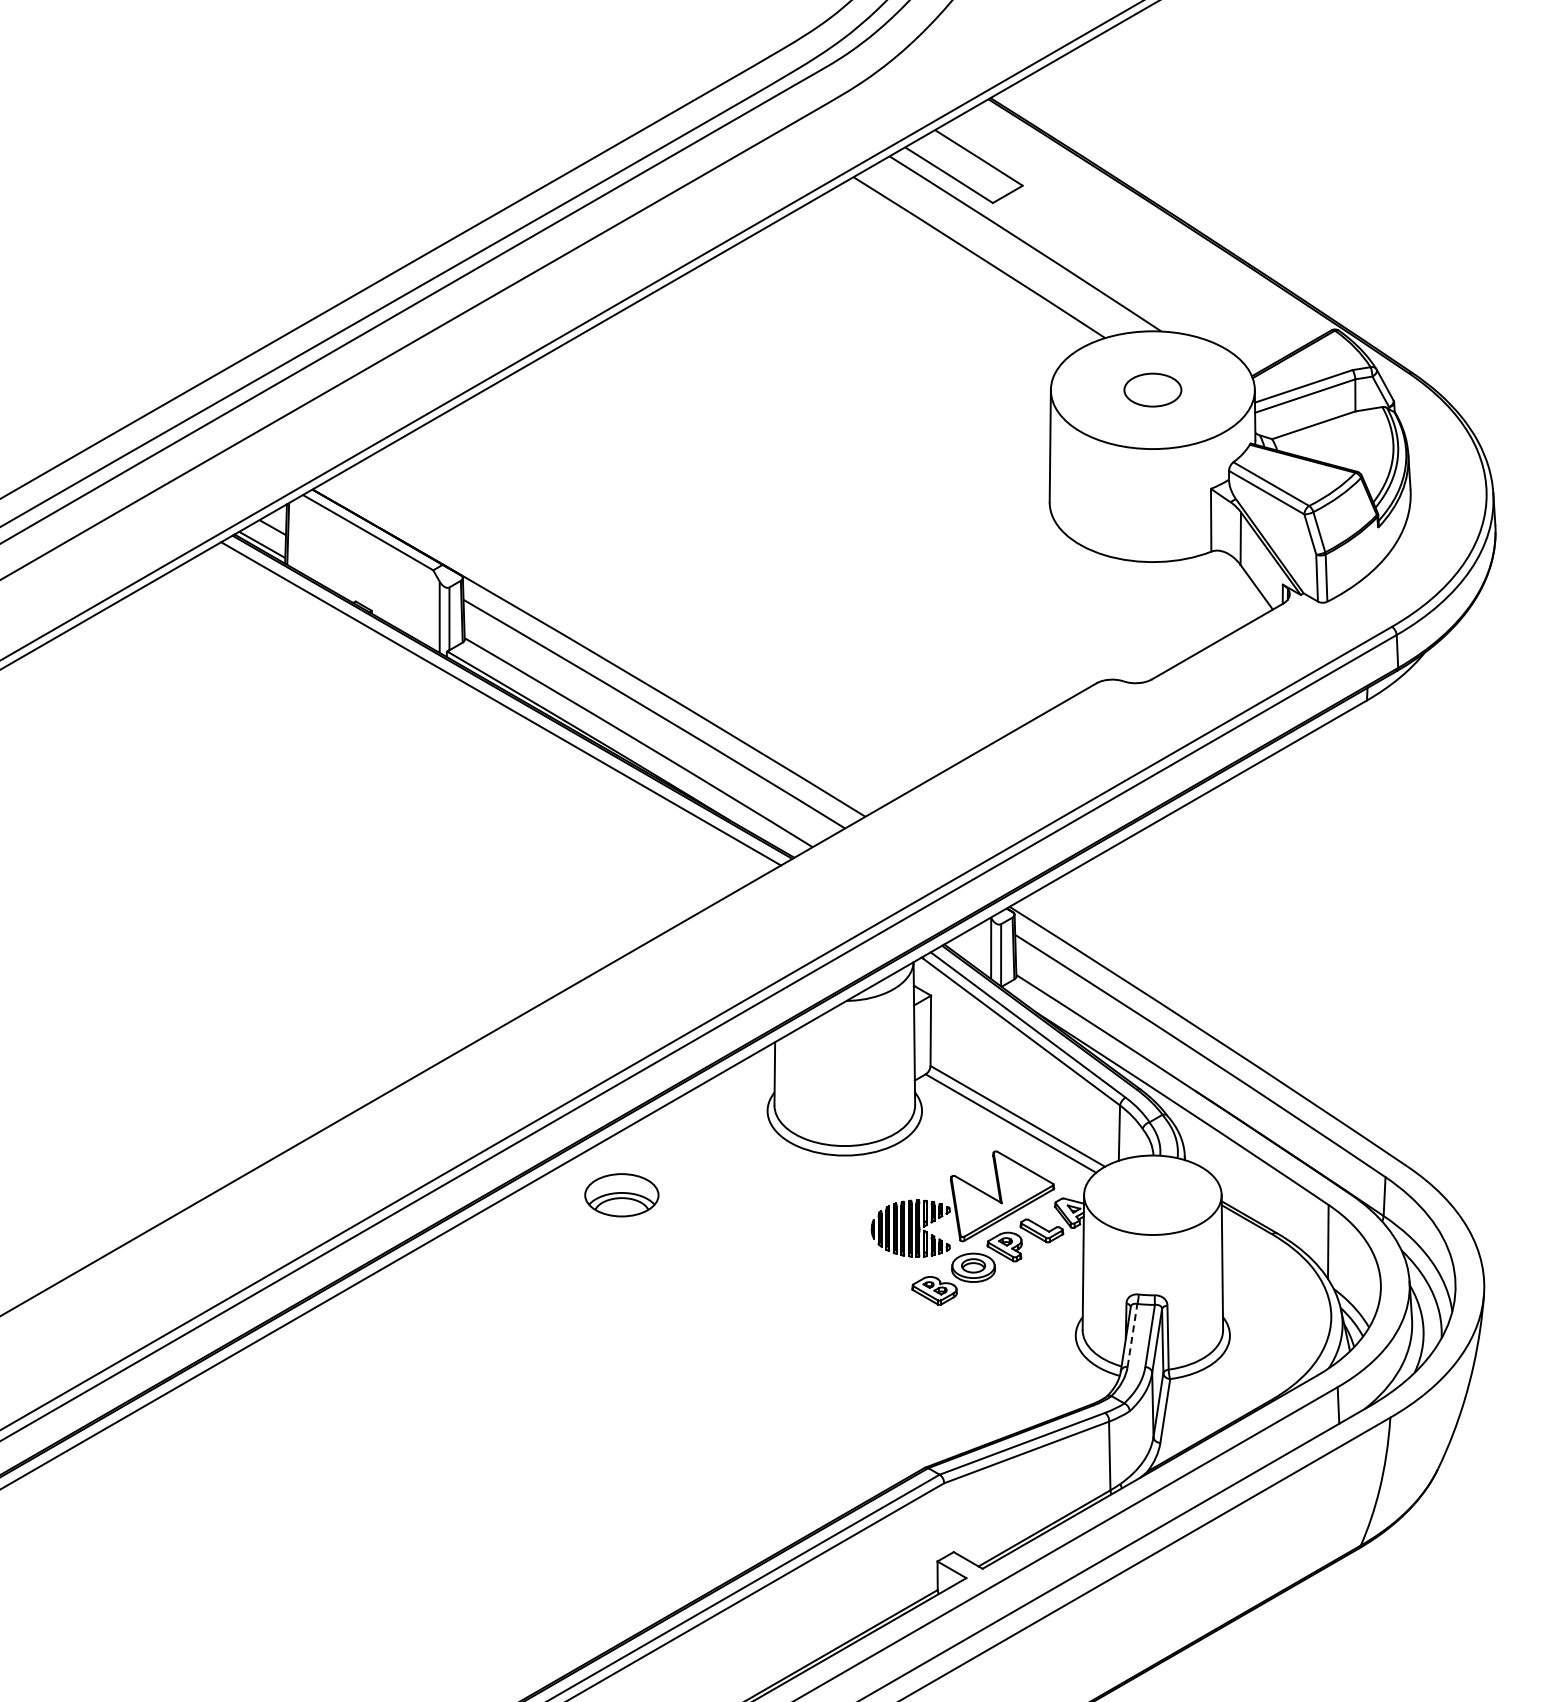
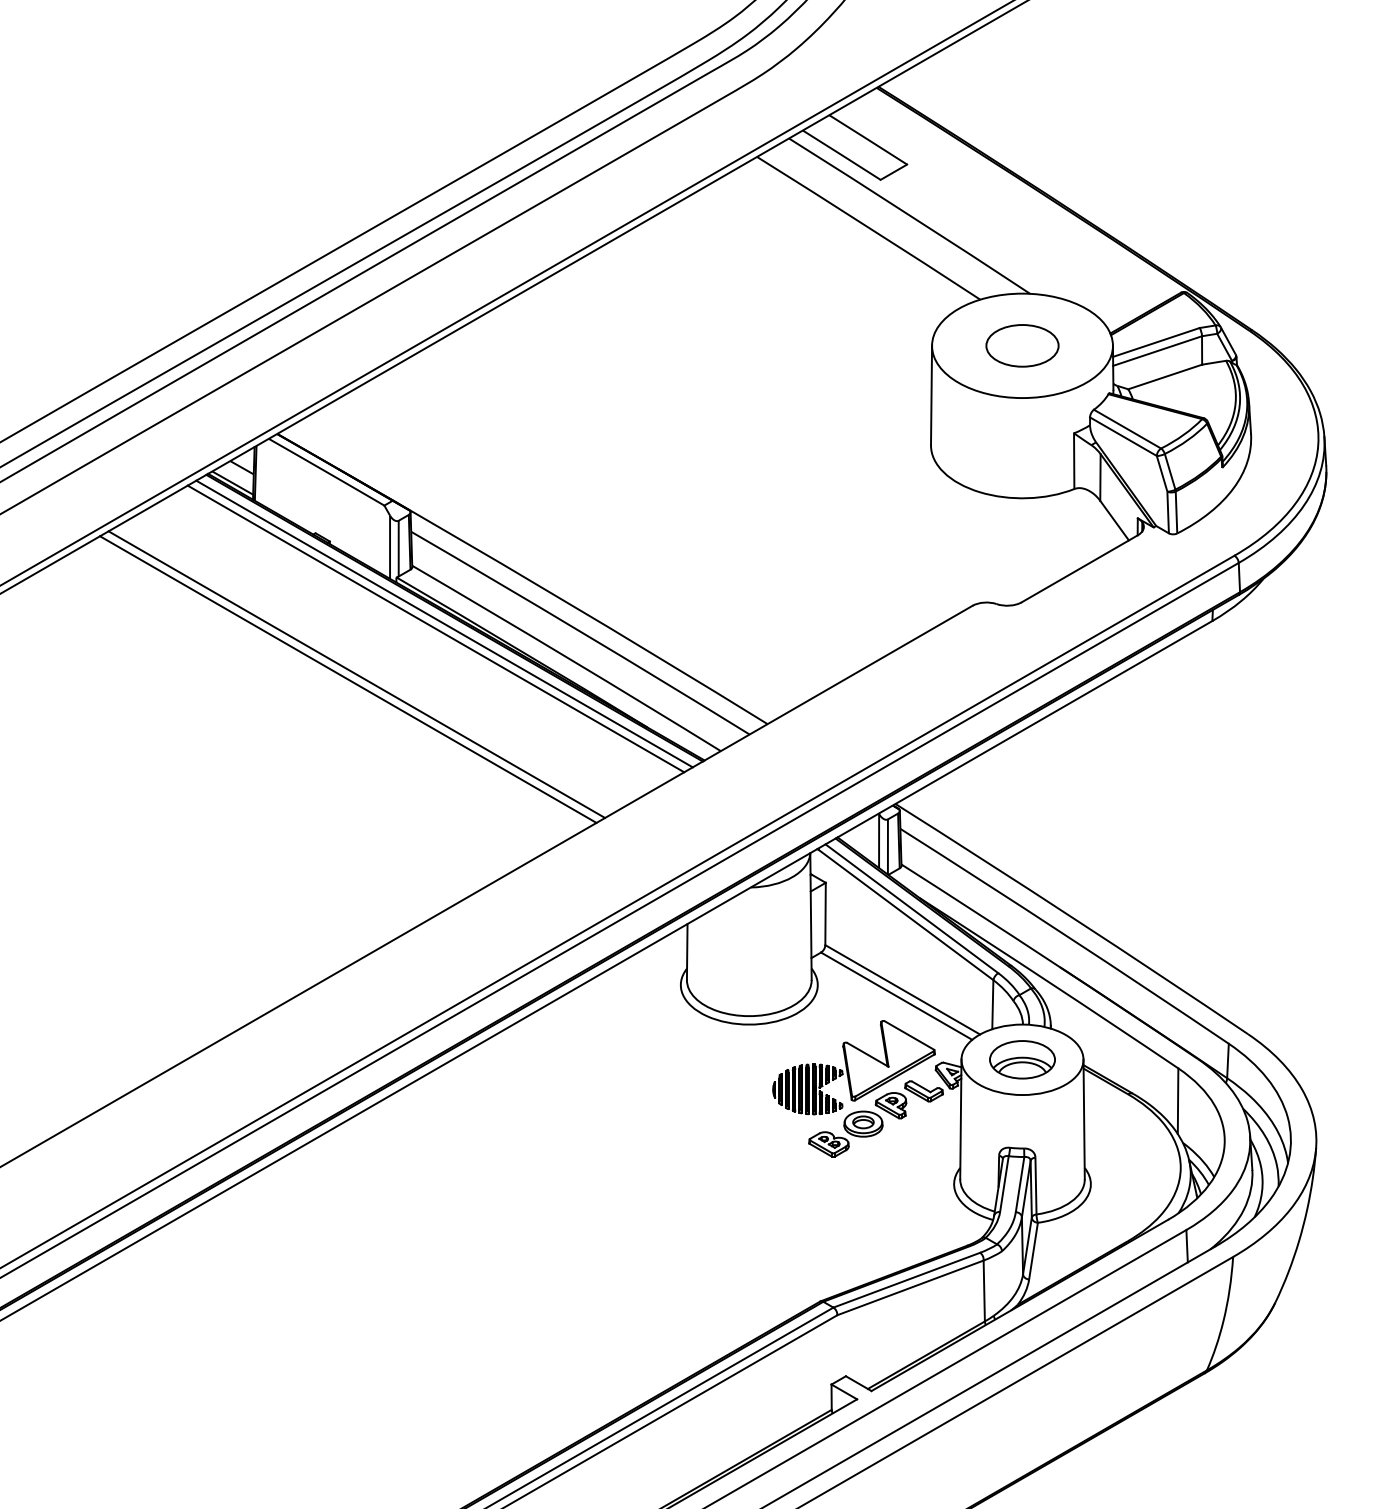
part: (1152, 389) -> (1022, 345), size x1.43
line: (491, 709) -> (435, 629), added
line: (402, 760) -> (357, 674), added
line: (392, 766) -> (348, 679), added
part: (621, 1195) -> (1022, 1060), moved
line: (1132, 1335) -> (1004, 1184), dashed -> solid

